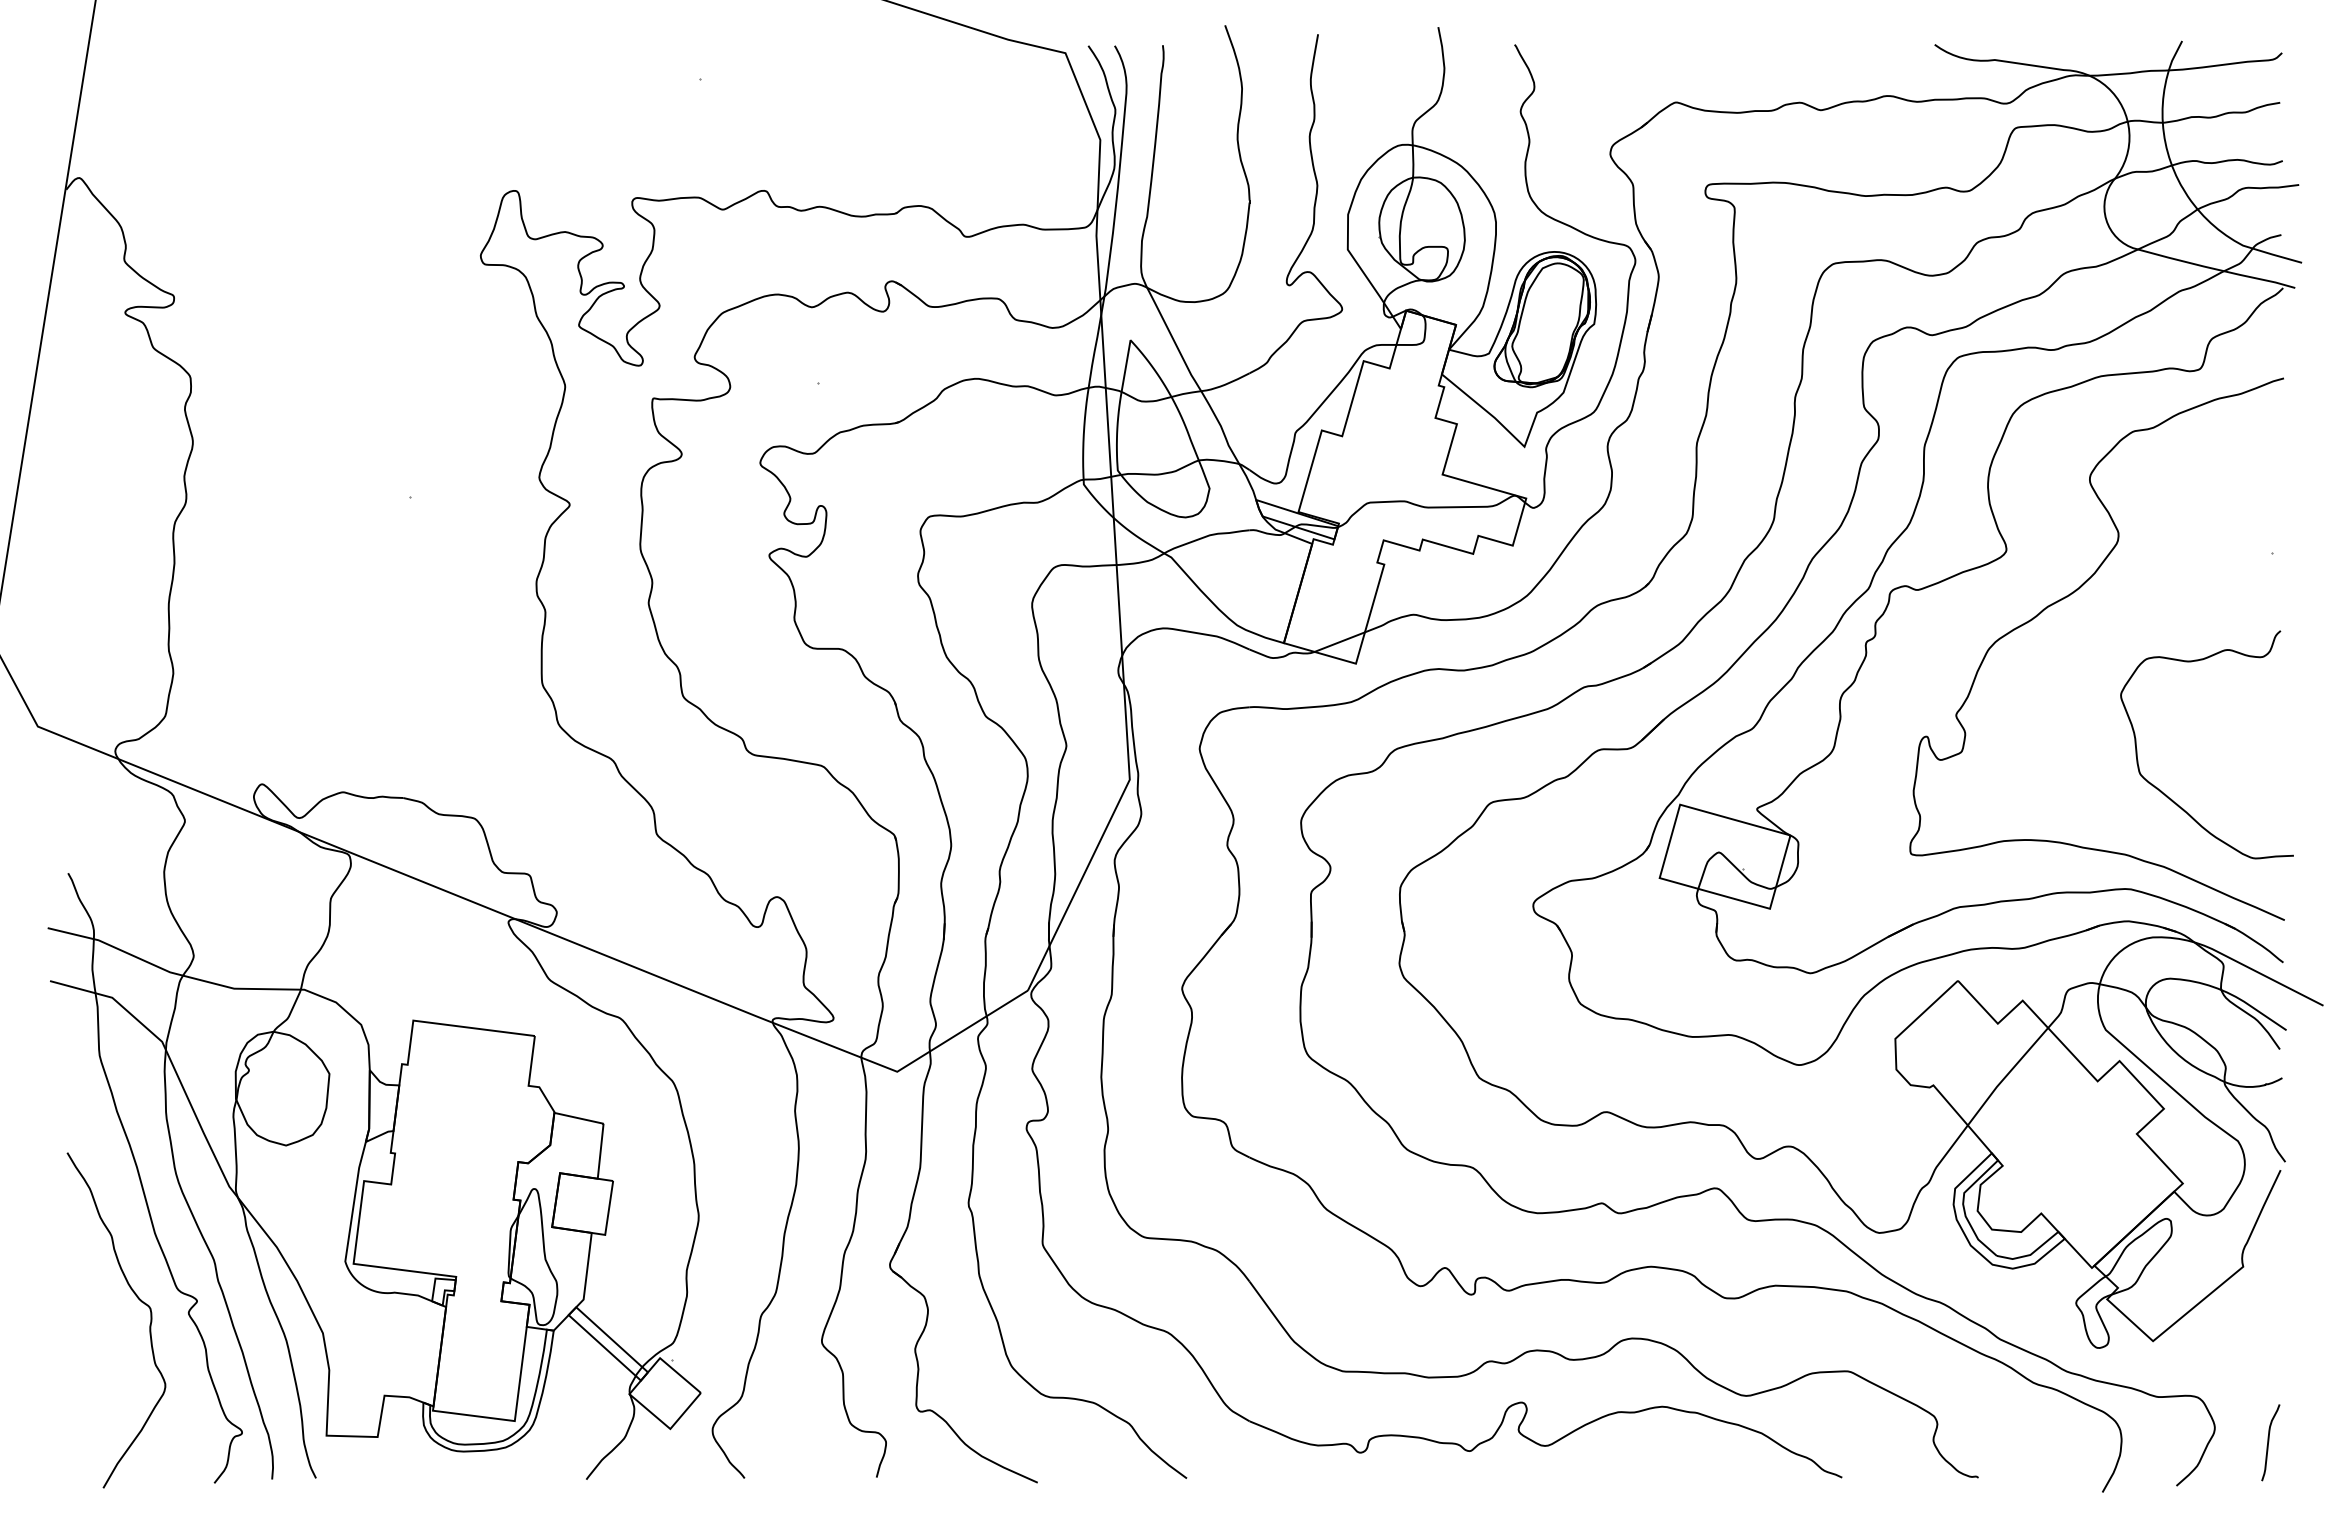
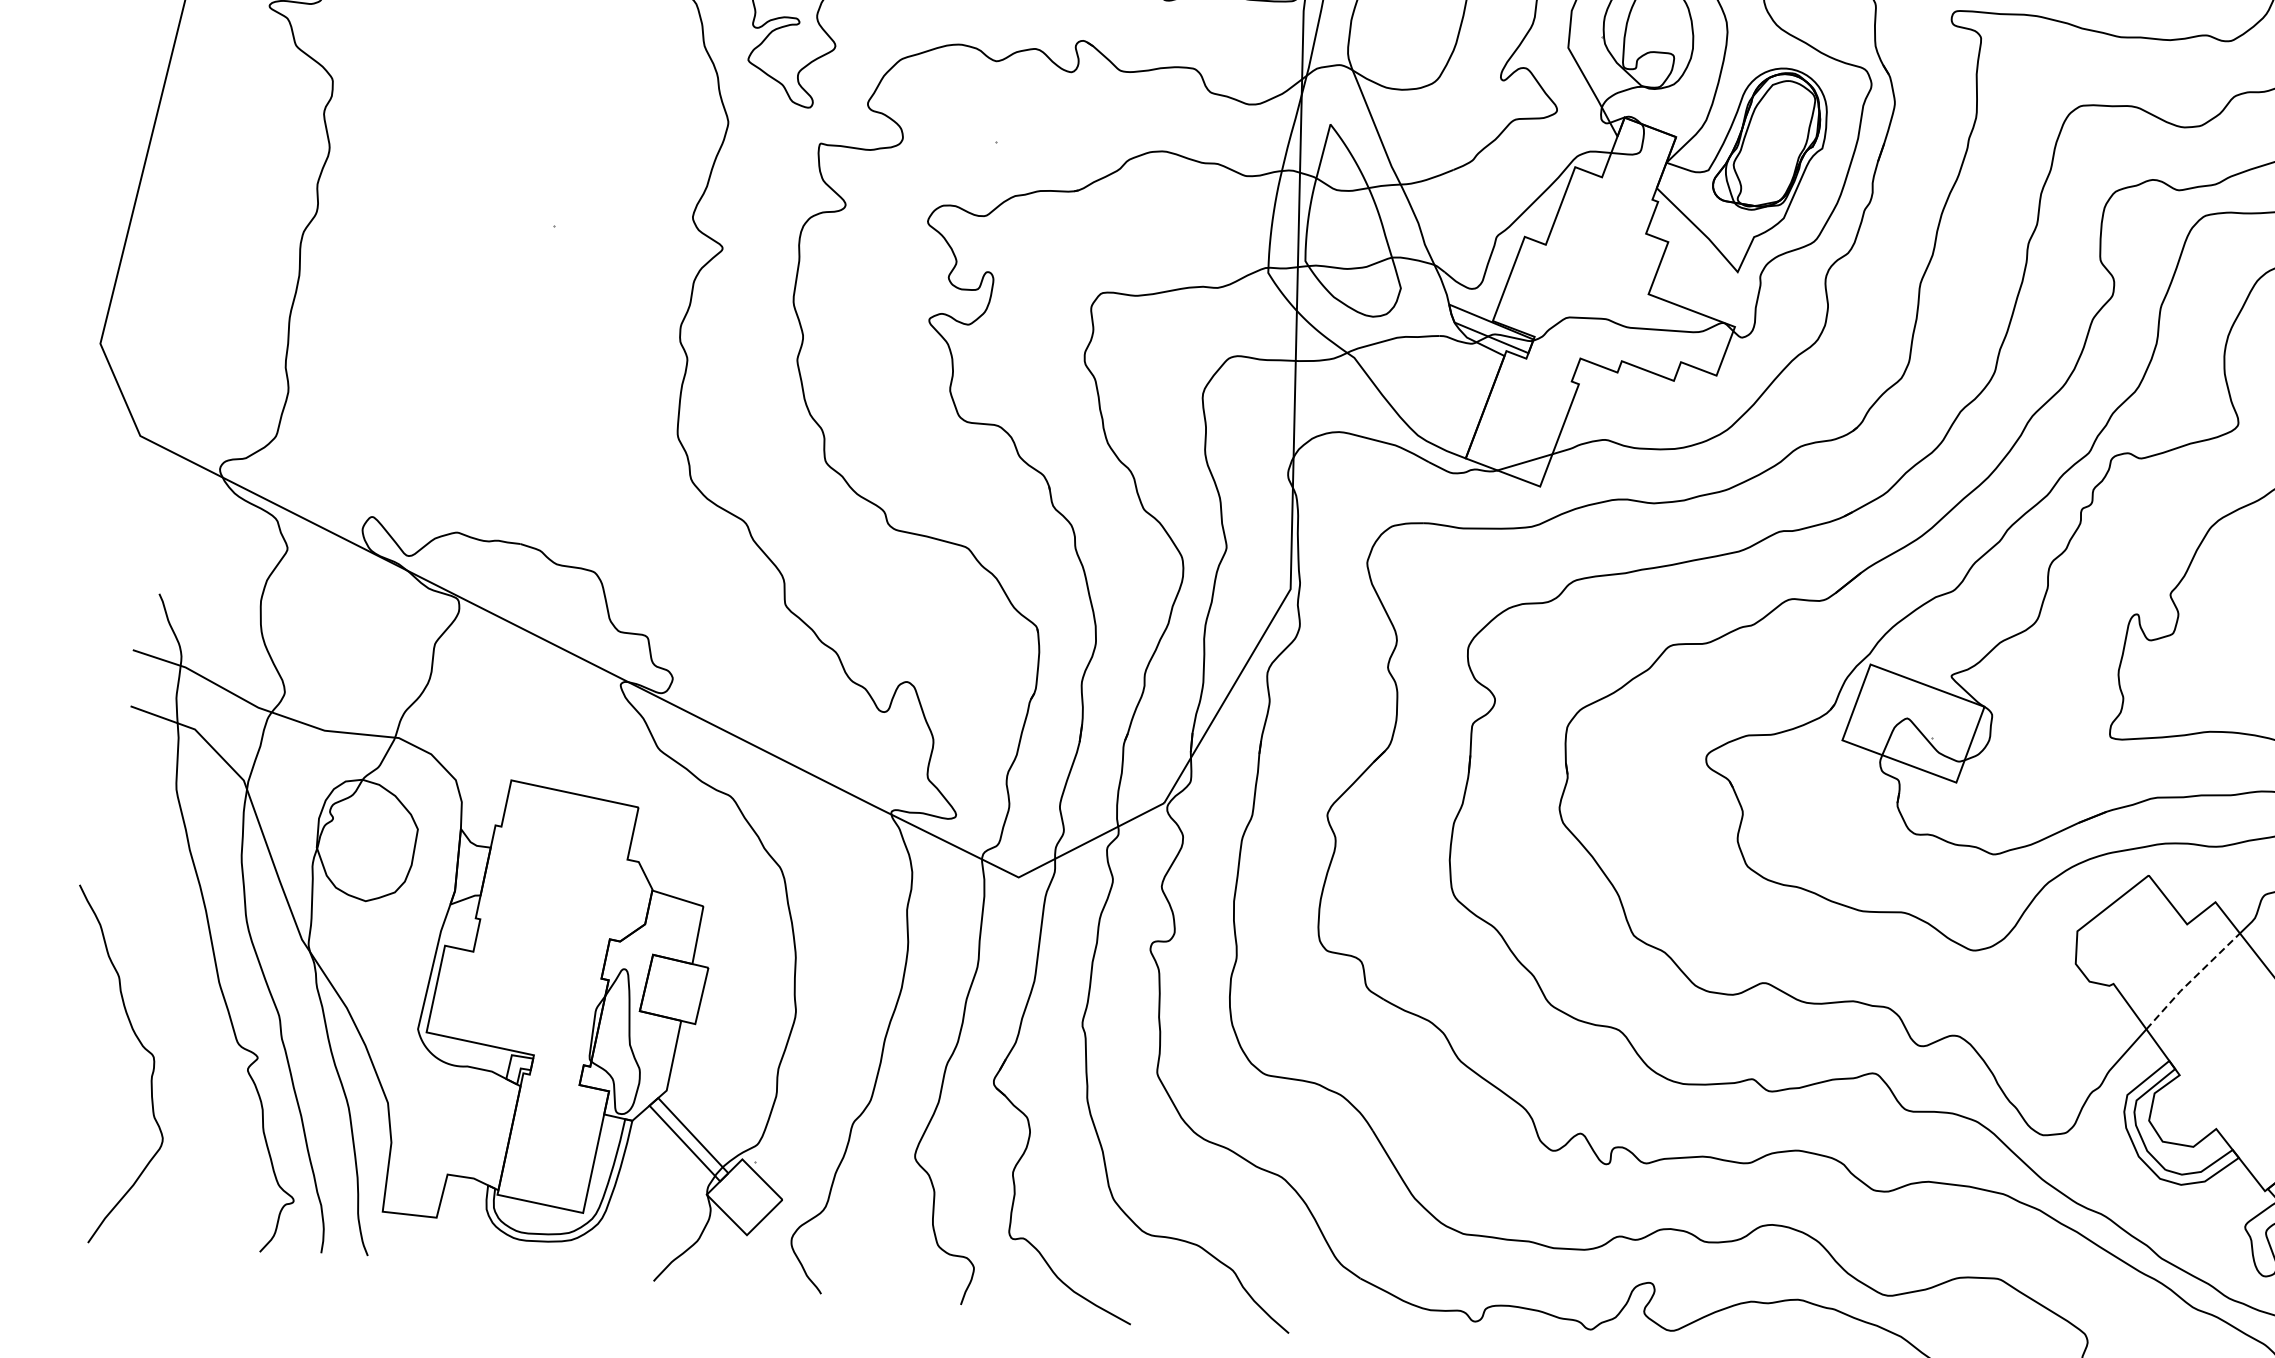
line: (2006, 1075) -> (2191, 979), solid -> dashed
curve: (137, 1298) -> (140, 1045), moved

